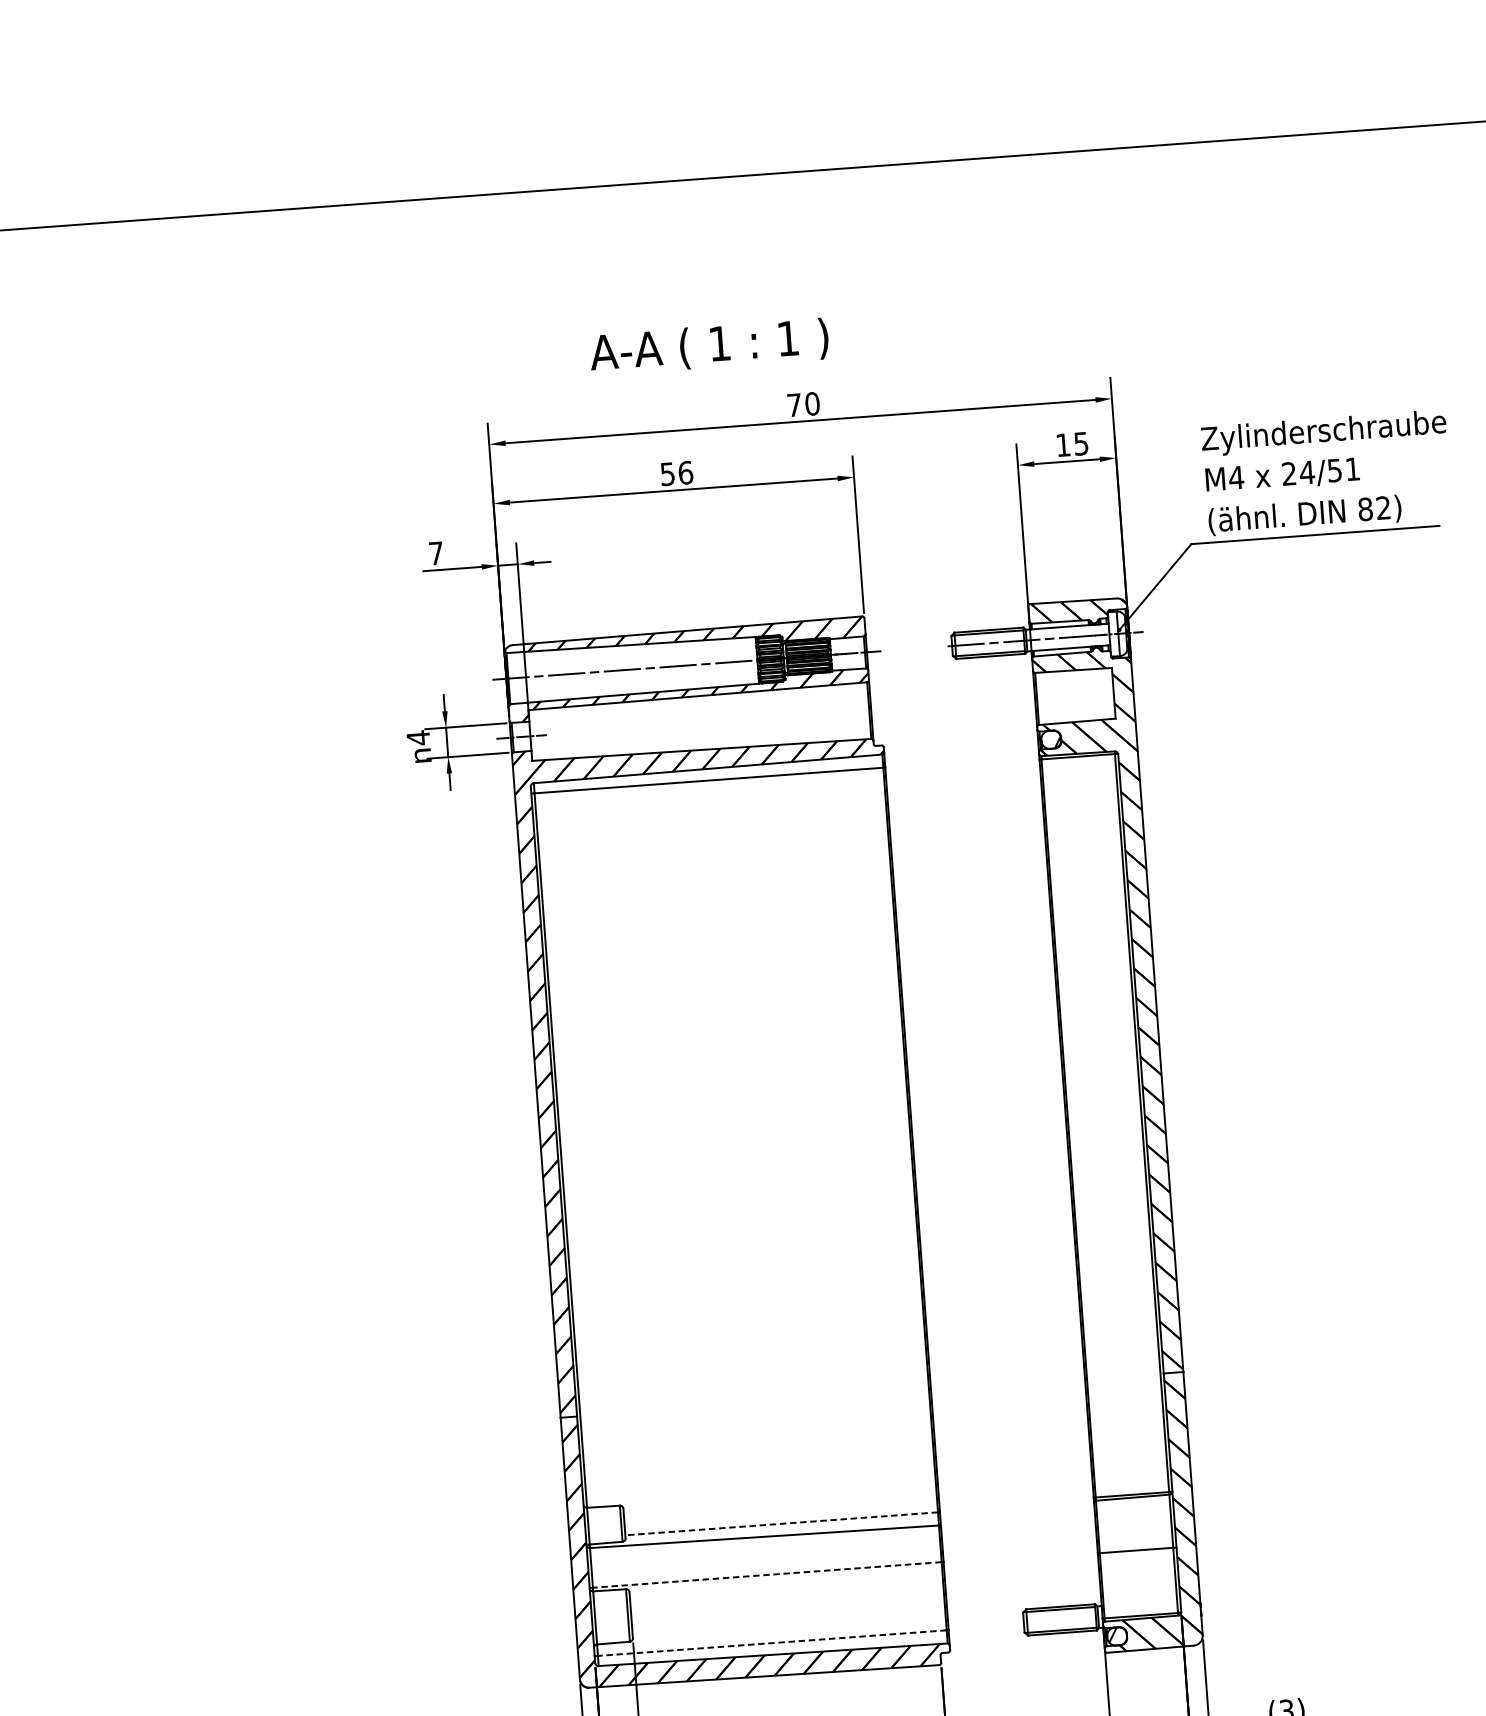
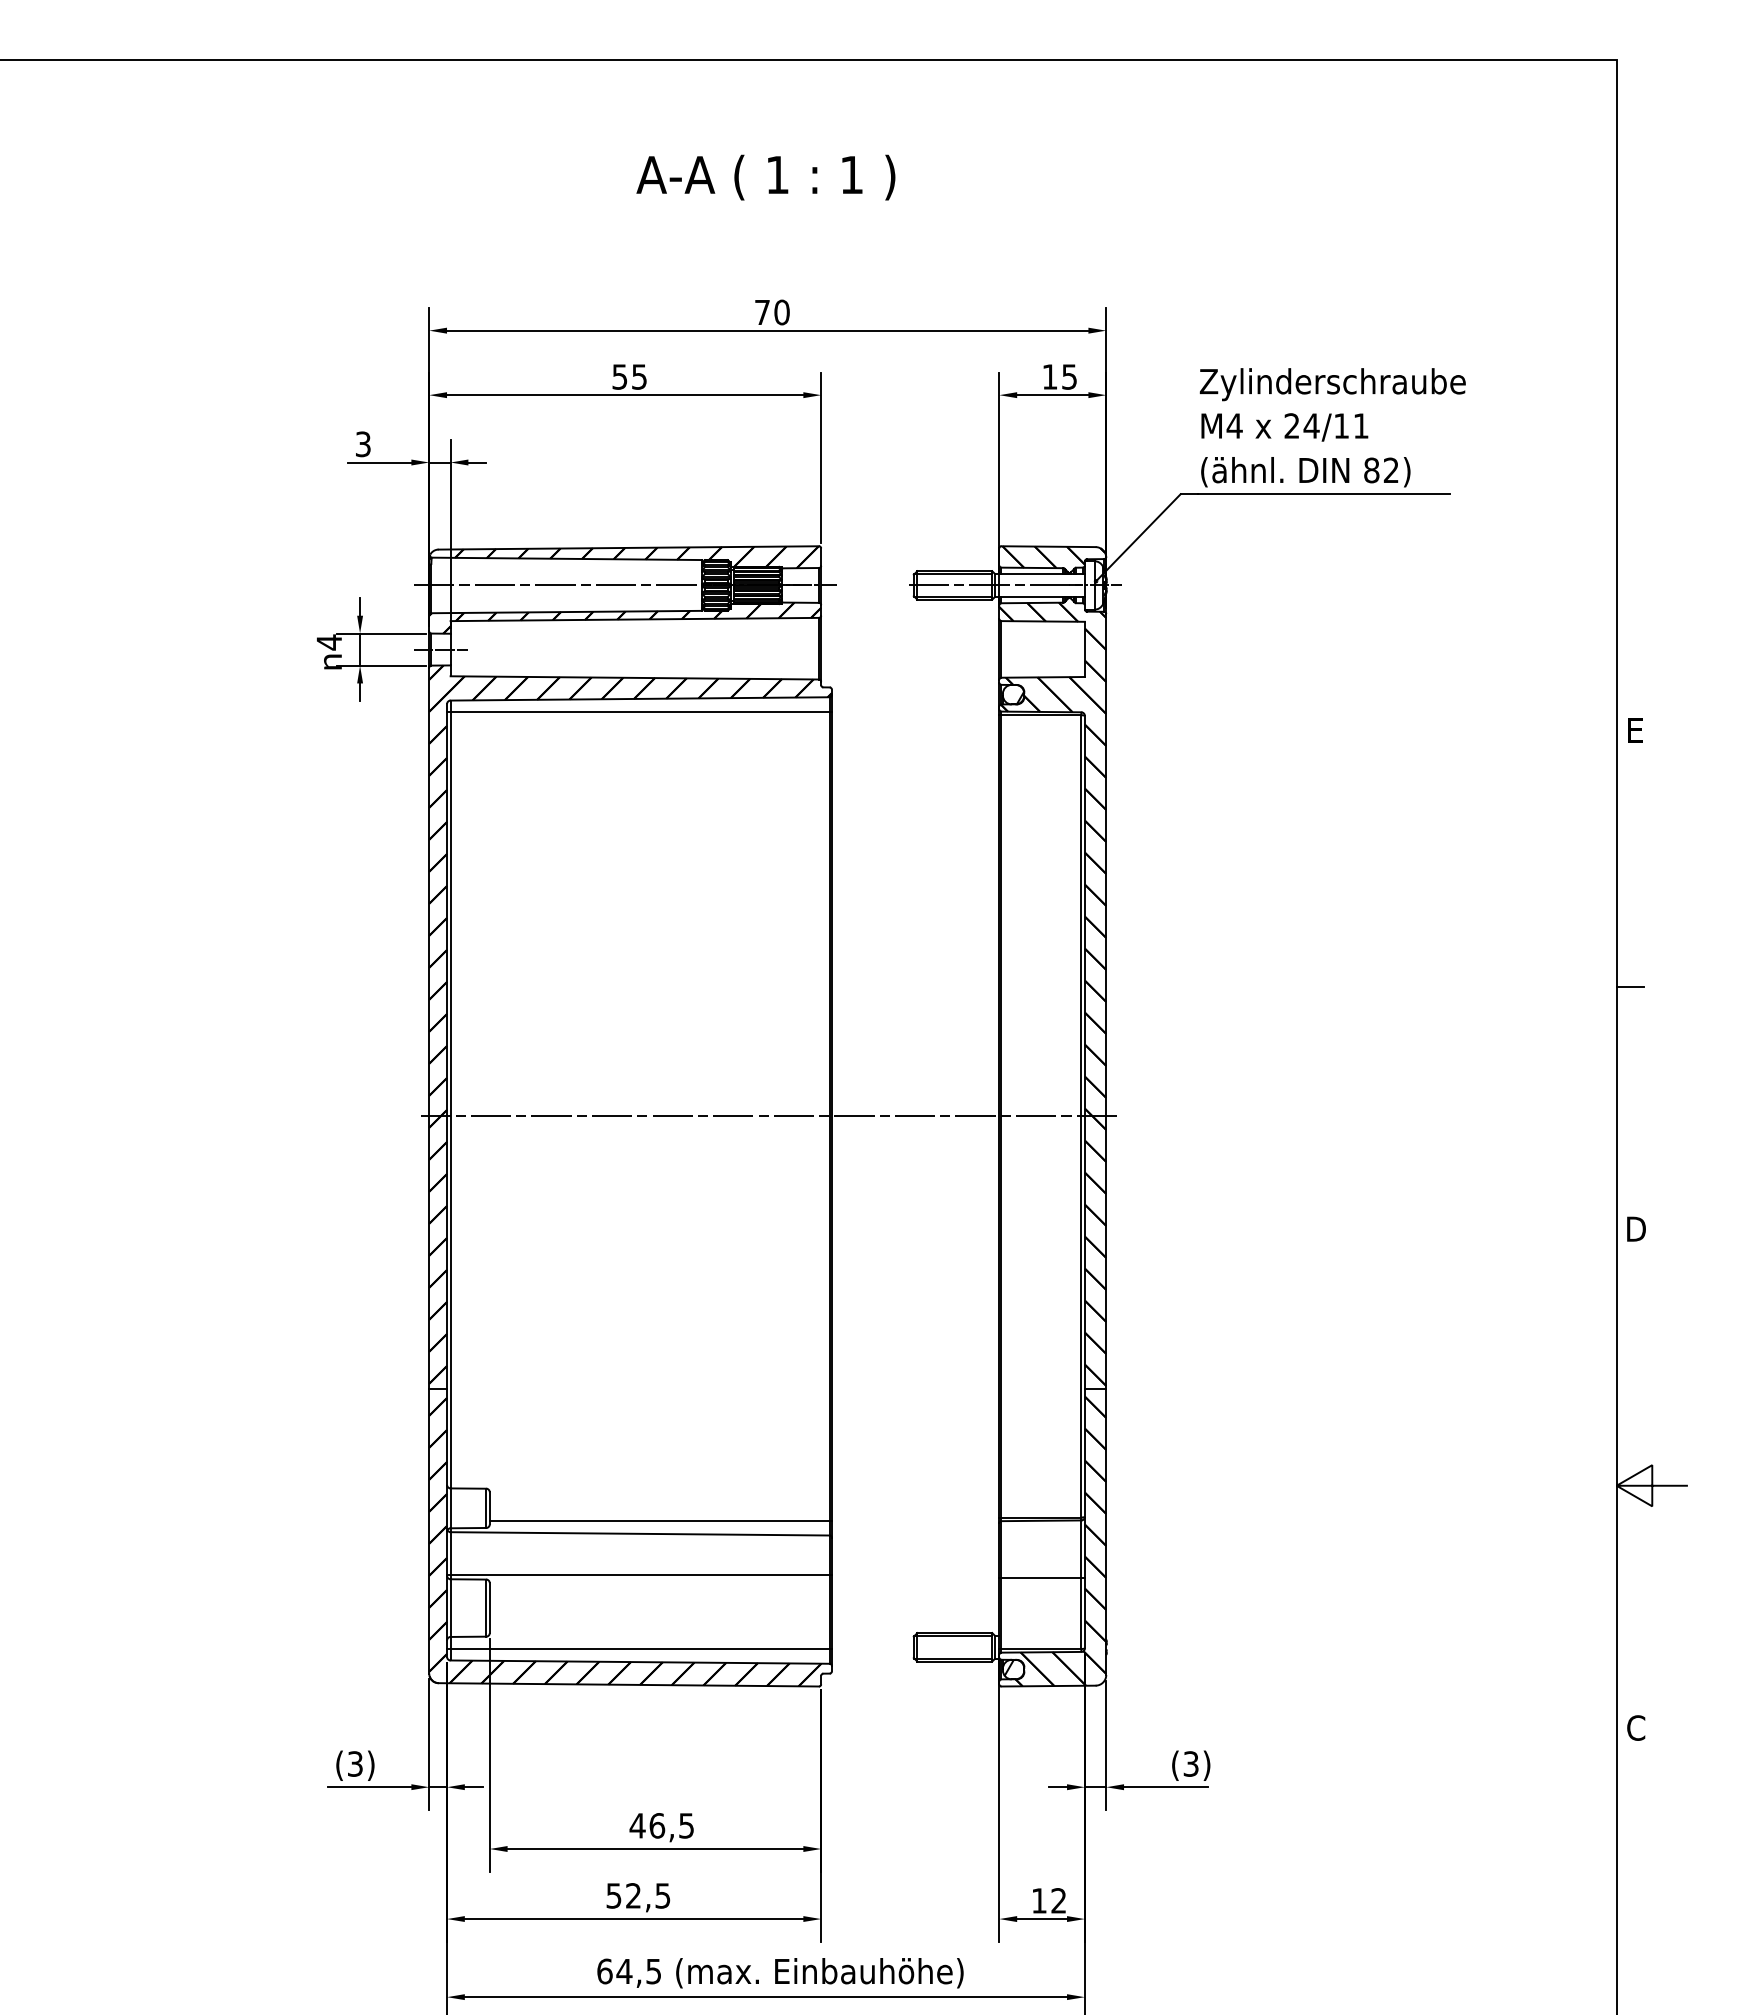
text: (708, 346) -> (765, 177), moved
text: (1334, 470) -> (1341, 425), 24/51 -> 24/11
text: (685, 472) -> (639, 376), 56 -> 55
text: (436, 553) -> (363, 444), 7 -> 3
line: (854, 1144) -> (768, 1116), added
line: (781, 1524) -> (659, 1521), dashed -> solid
line: (767, 1575) -> (640, 1575), dashed -> solid
line: (772, 1643) -> (640, 1649), dashed -> solid

